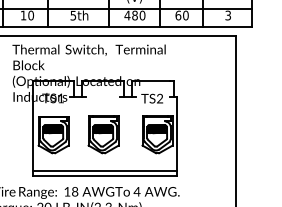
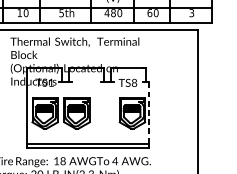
text: (159, 98) -> (134, 82), TS2 -> TS8
part: (103, 134) -> (76, 113), moved
line: (177, 134) -> (149, 113), solid -> dashed

